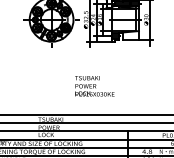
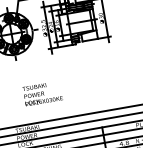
text: (94, 86) -> (42, 93), moved

